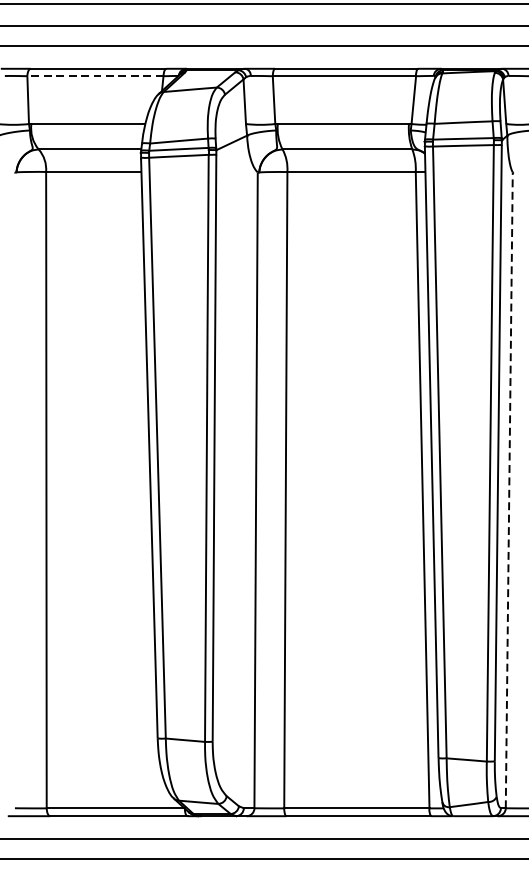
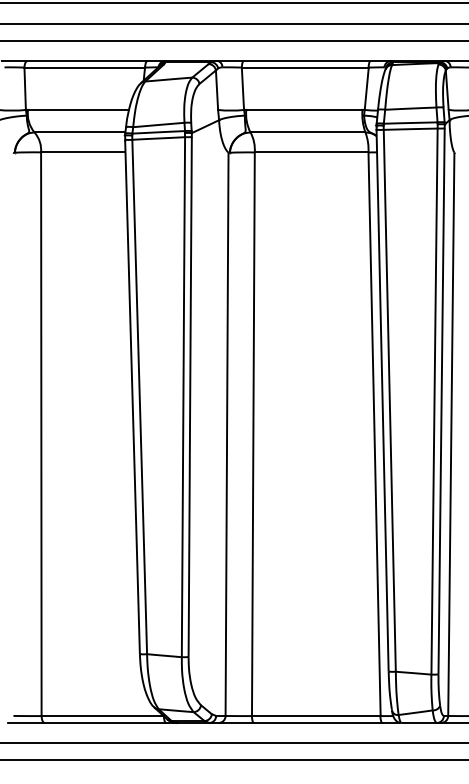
line: (95, 76) -> (84, 67), dashed -> solid
line: (509, 490) -> (451, 434), dashed -> solid

